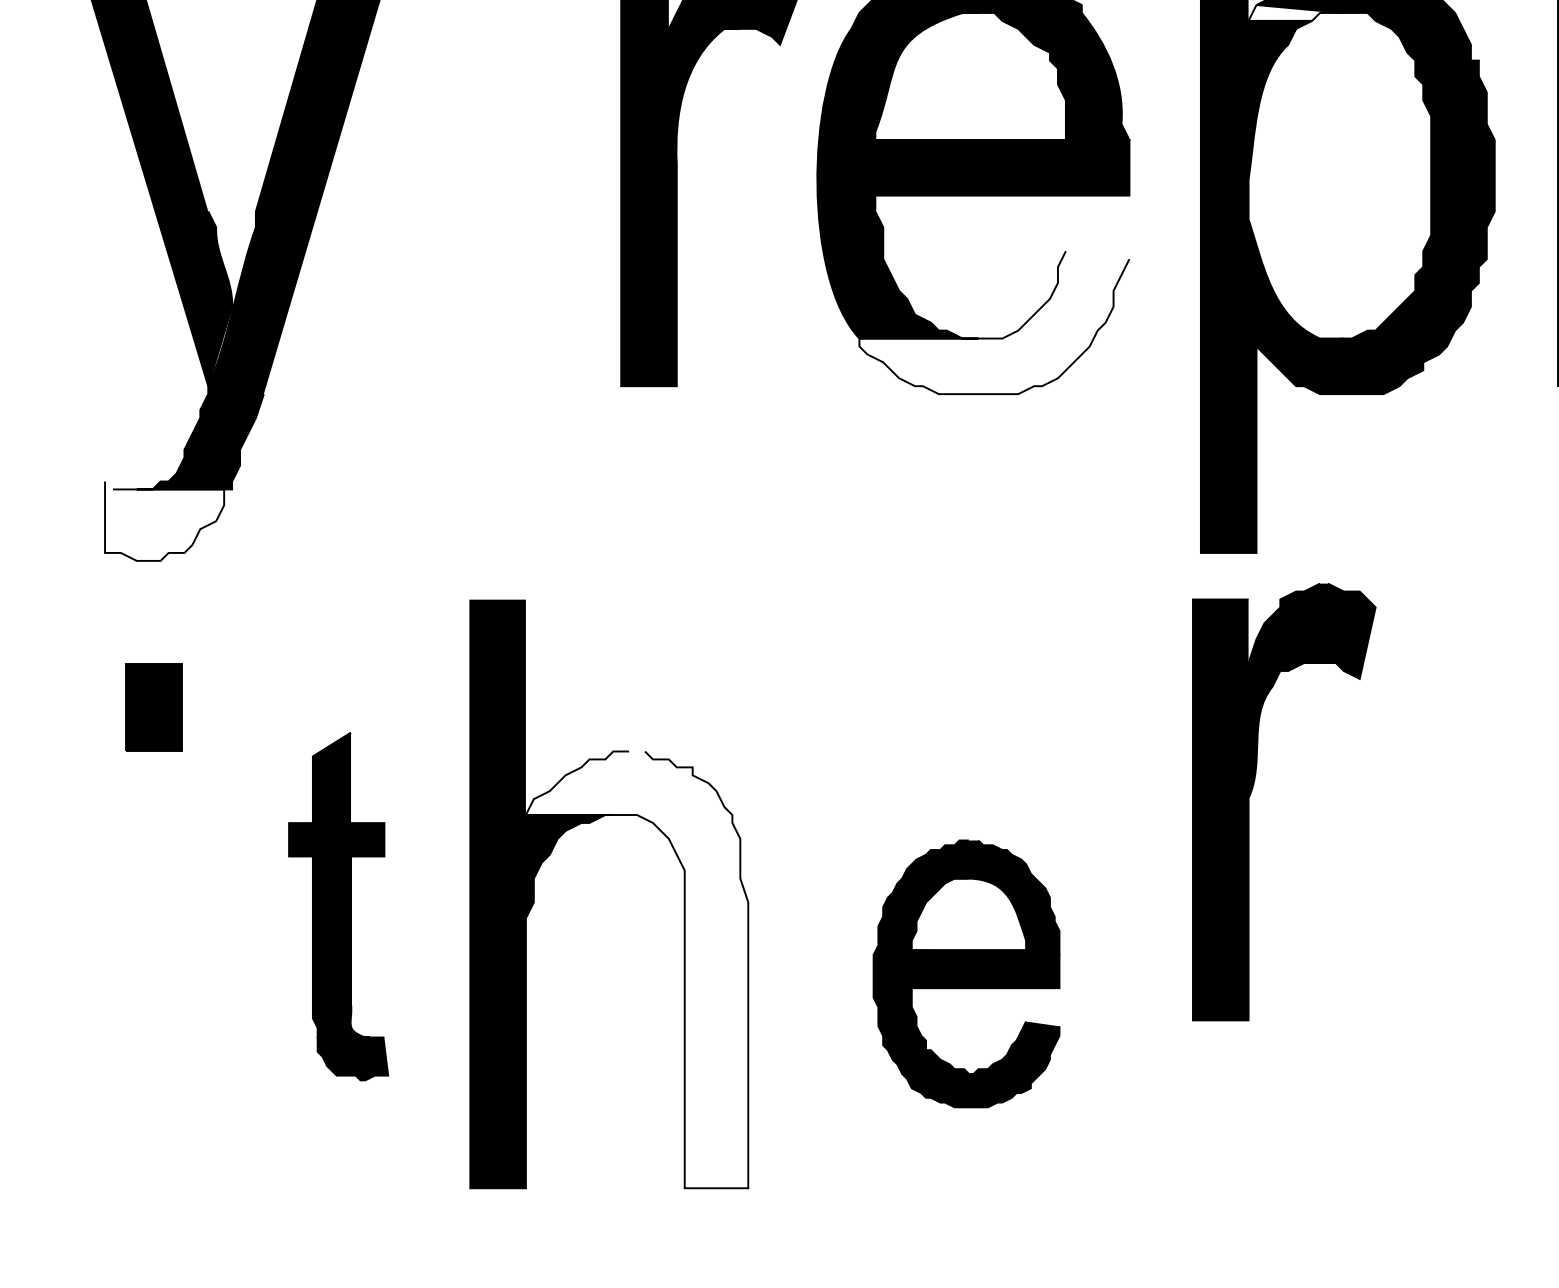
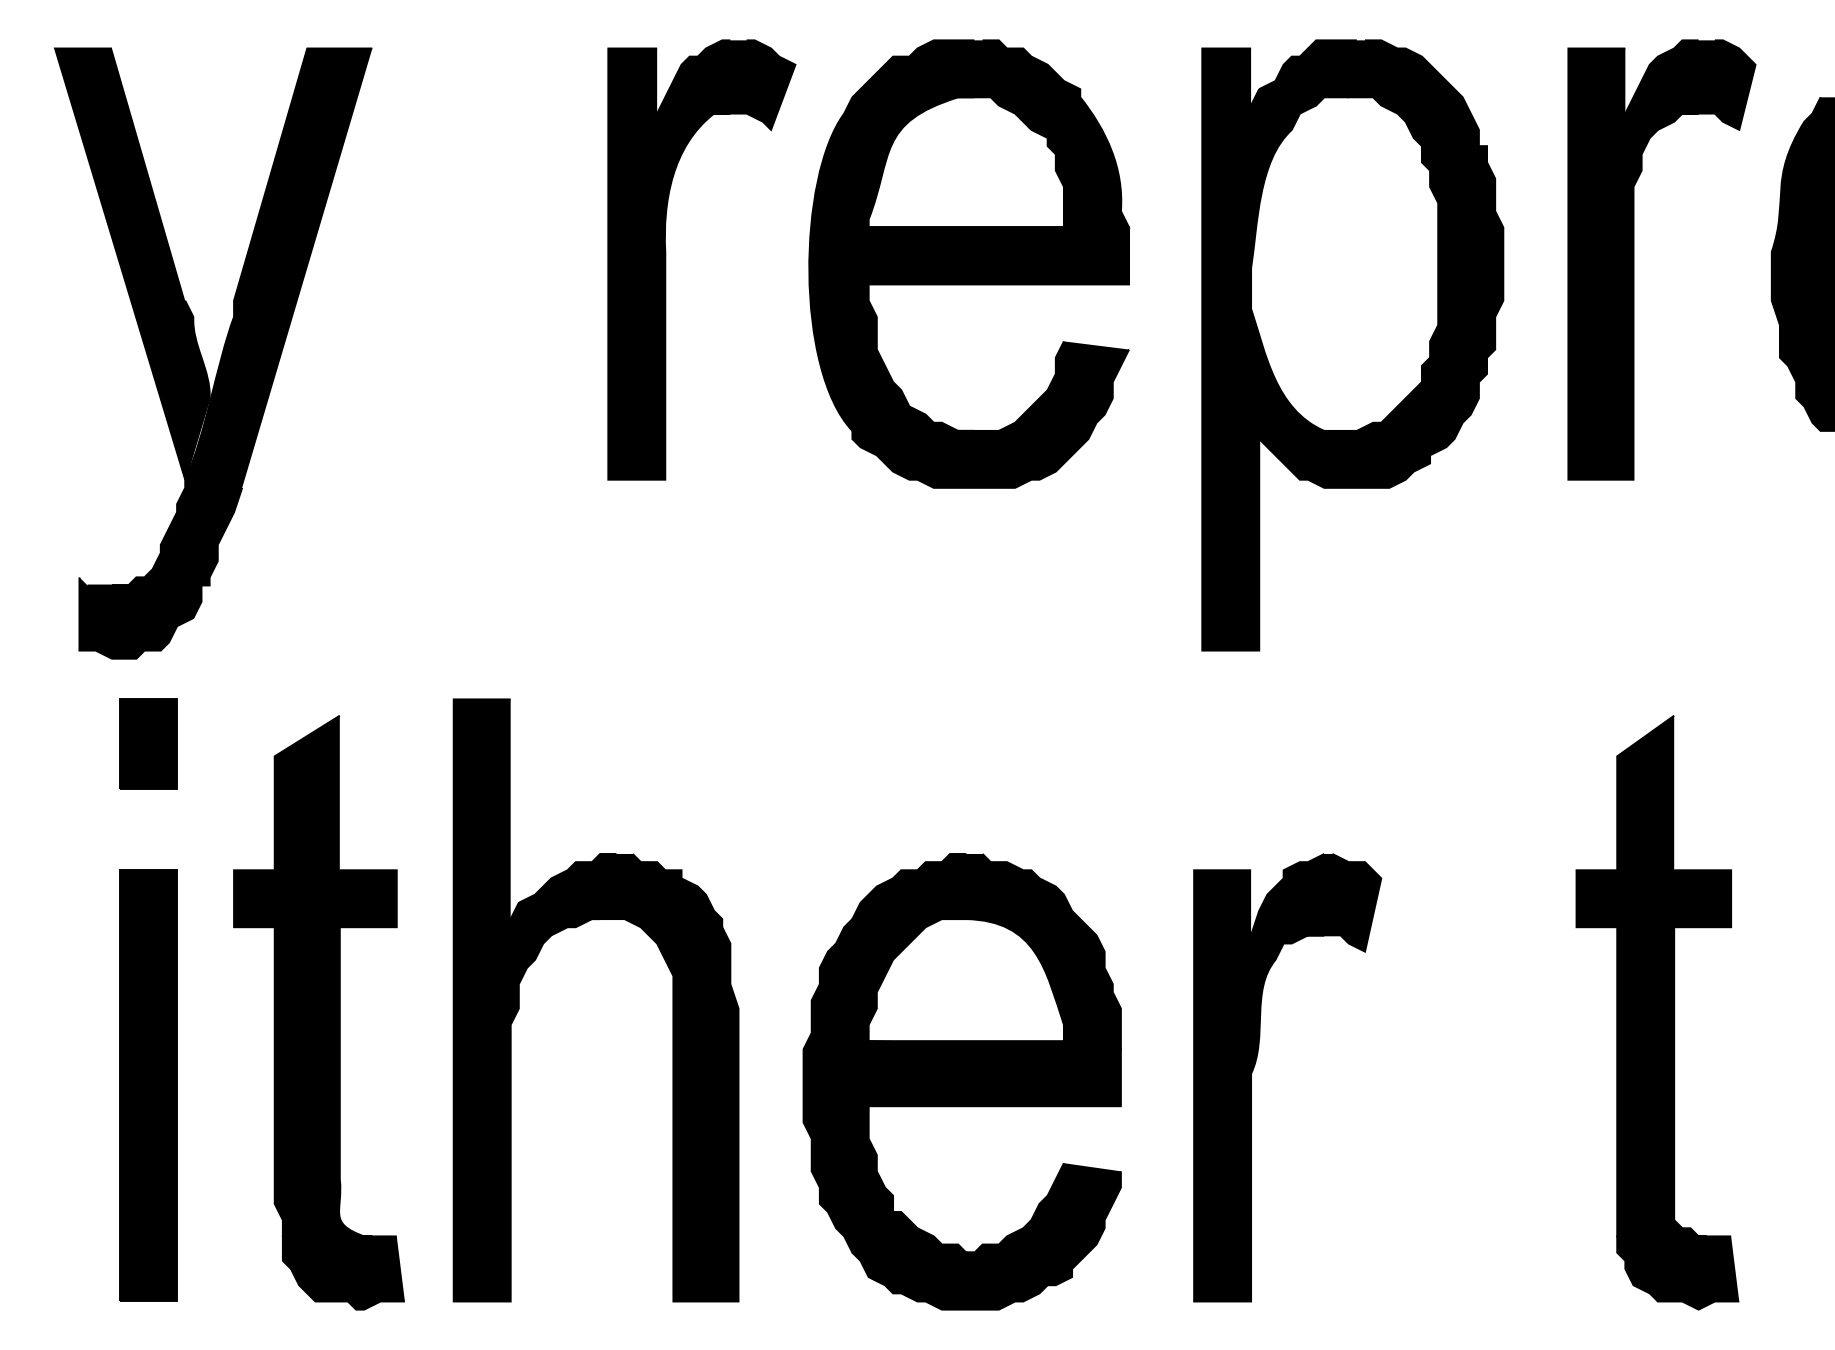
fill: (1295, 13) -> (1299, 97), added
fill: (994, 322) -> (990, 414), added
fill: (164, 520) -> (140, 617), added
part: (153, 707) -> (148, 743), moved
part: (1252, 790) -> (1255, 1065), moved
part: (338, 906) -> (318, 1012), size x1.67
fill: (637, 969) -> (624, 1077), added
part: (965, 973) -> (961, 1081), size x1.67
part: (172, 977) -> (148, 1085), added

